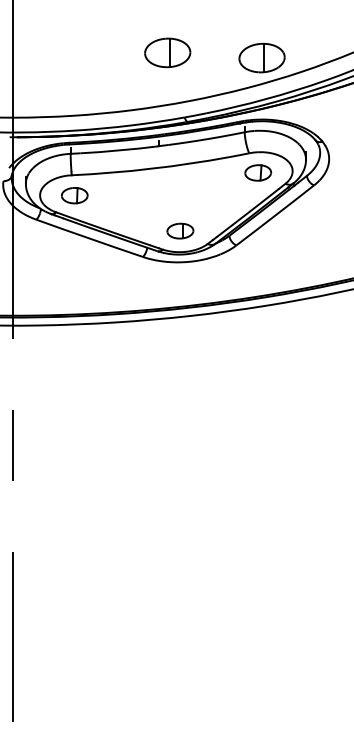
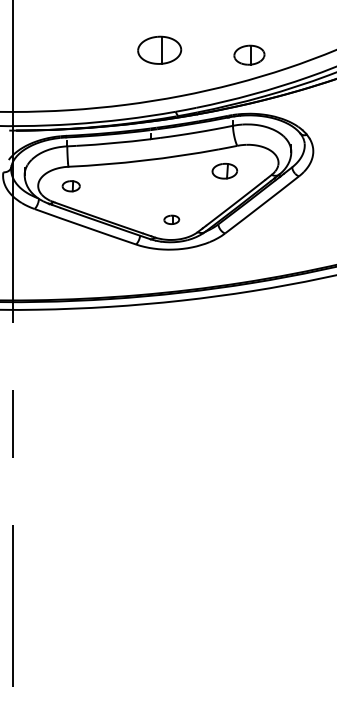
part: (261, 57) -> (248, 54), size x0.7
part: (258, 172) -> (225, 170), moved
part: (74, 195) -> (70, 186), size x0.7
part: (180, 230) -> (171, 219), size x0.6

